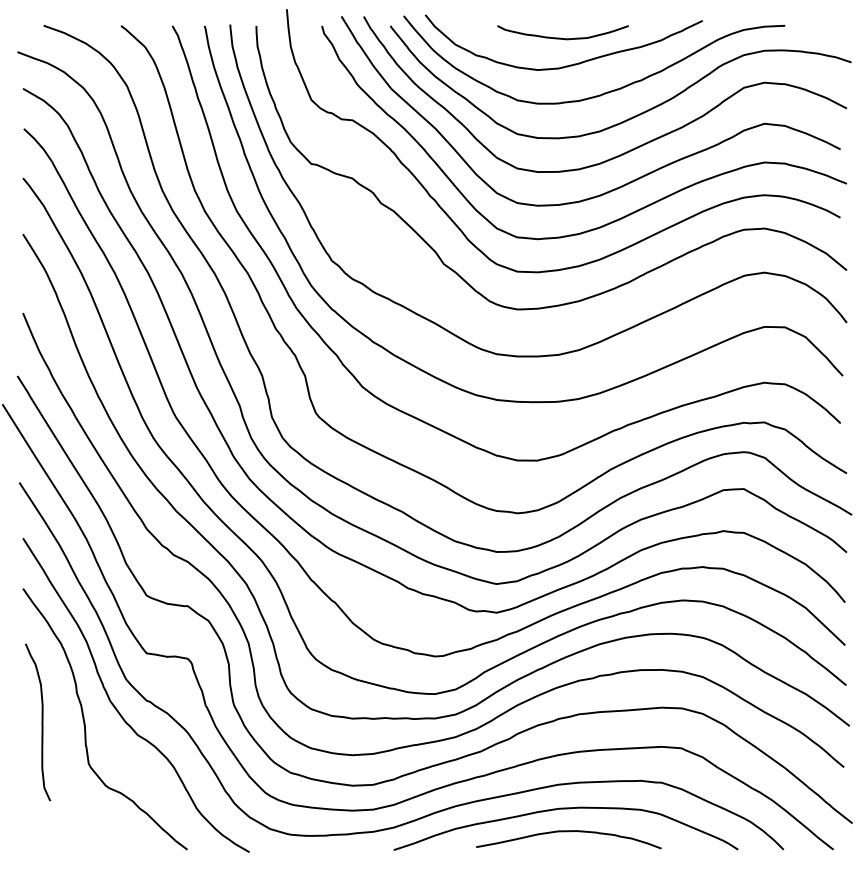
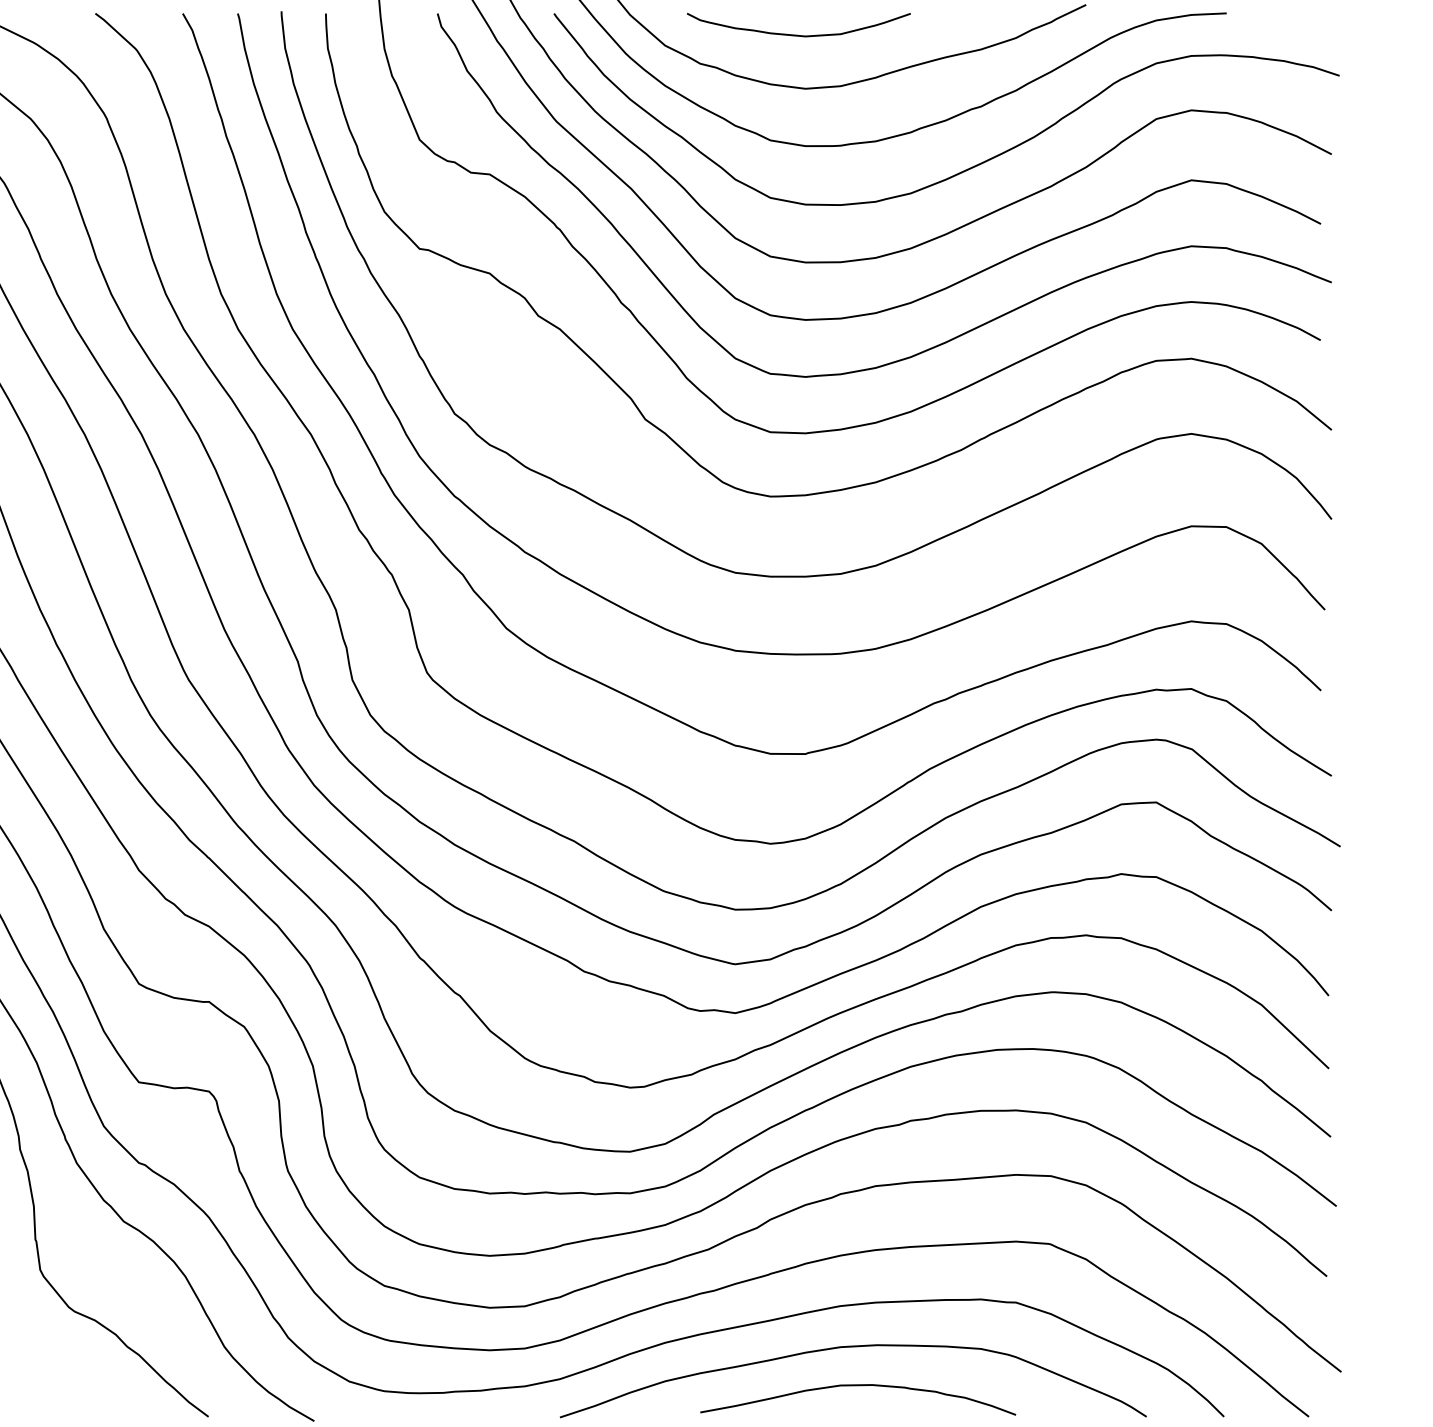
curve: (561, 37) -> (796, 33), moved

